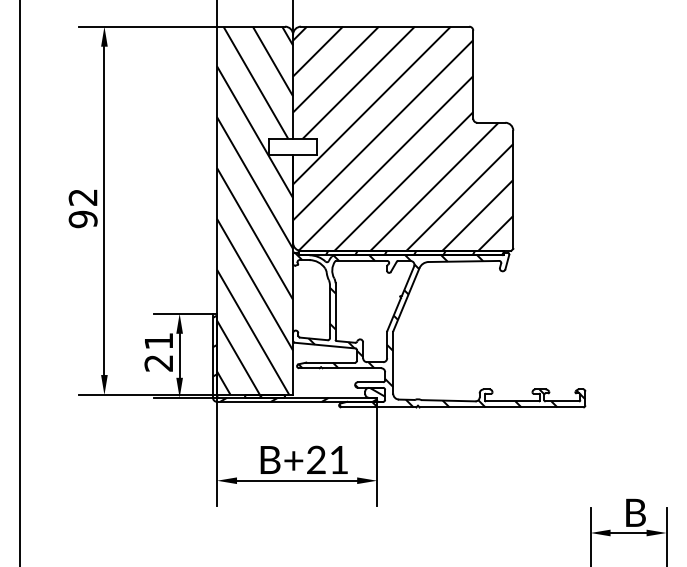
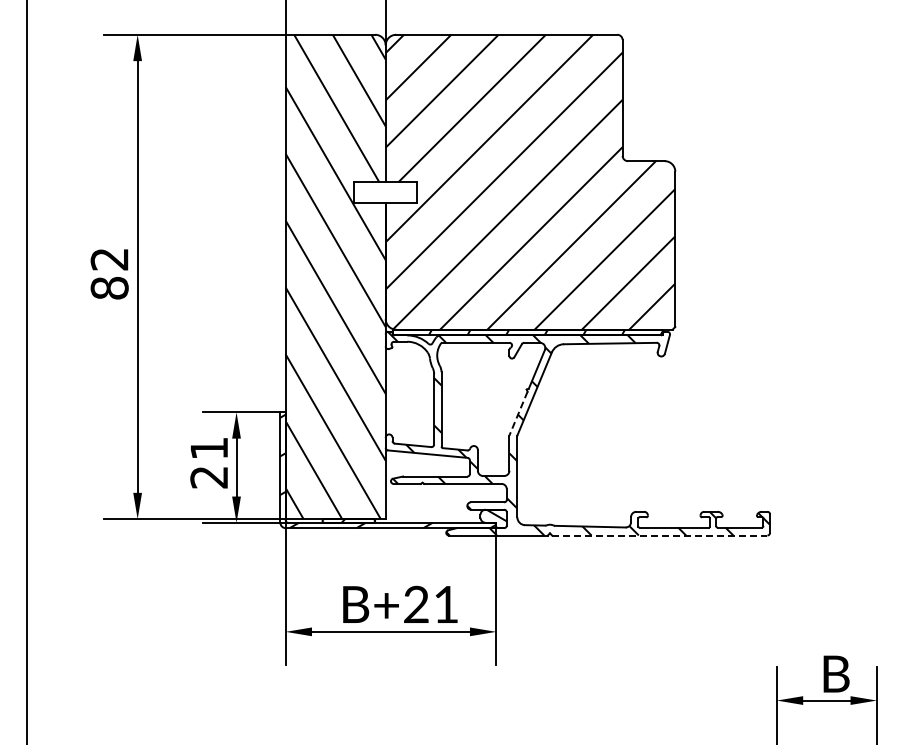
text: (83, 218) -> (109, 287), 92 -> 82
line: (394, 314) -> (518, 413), solid -> dashed
line: (501, 407) -> (659, 535), solid -> dashed

